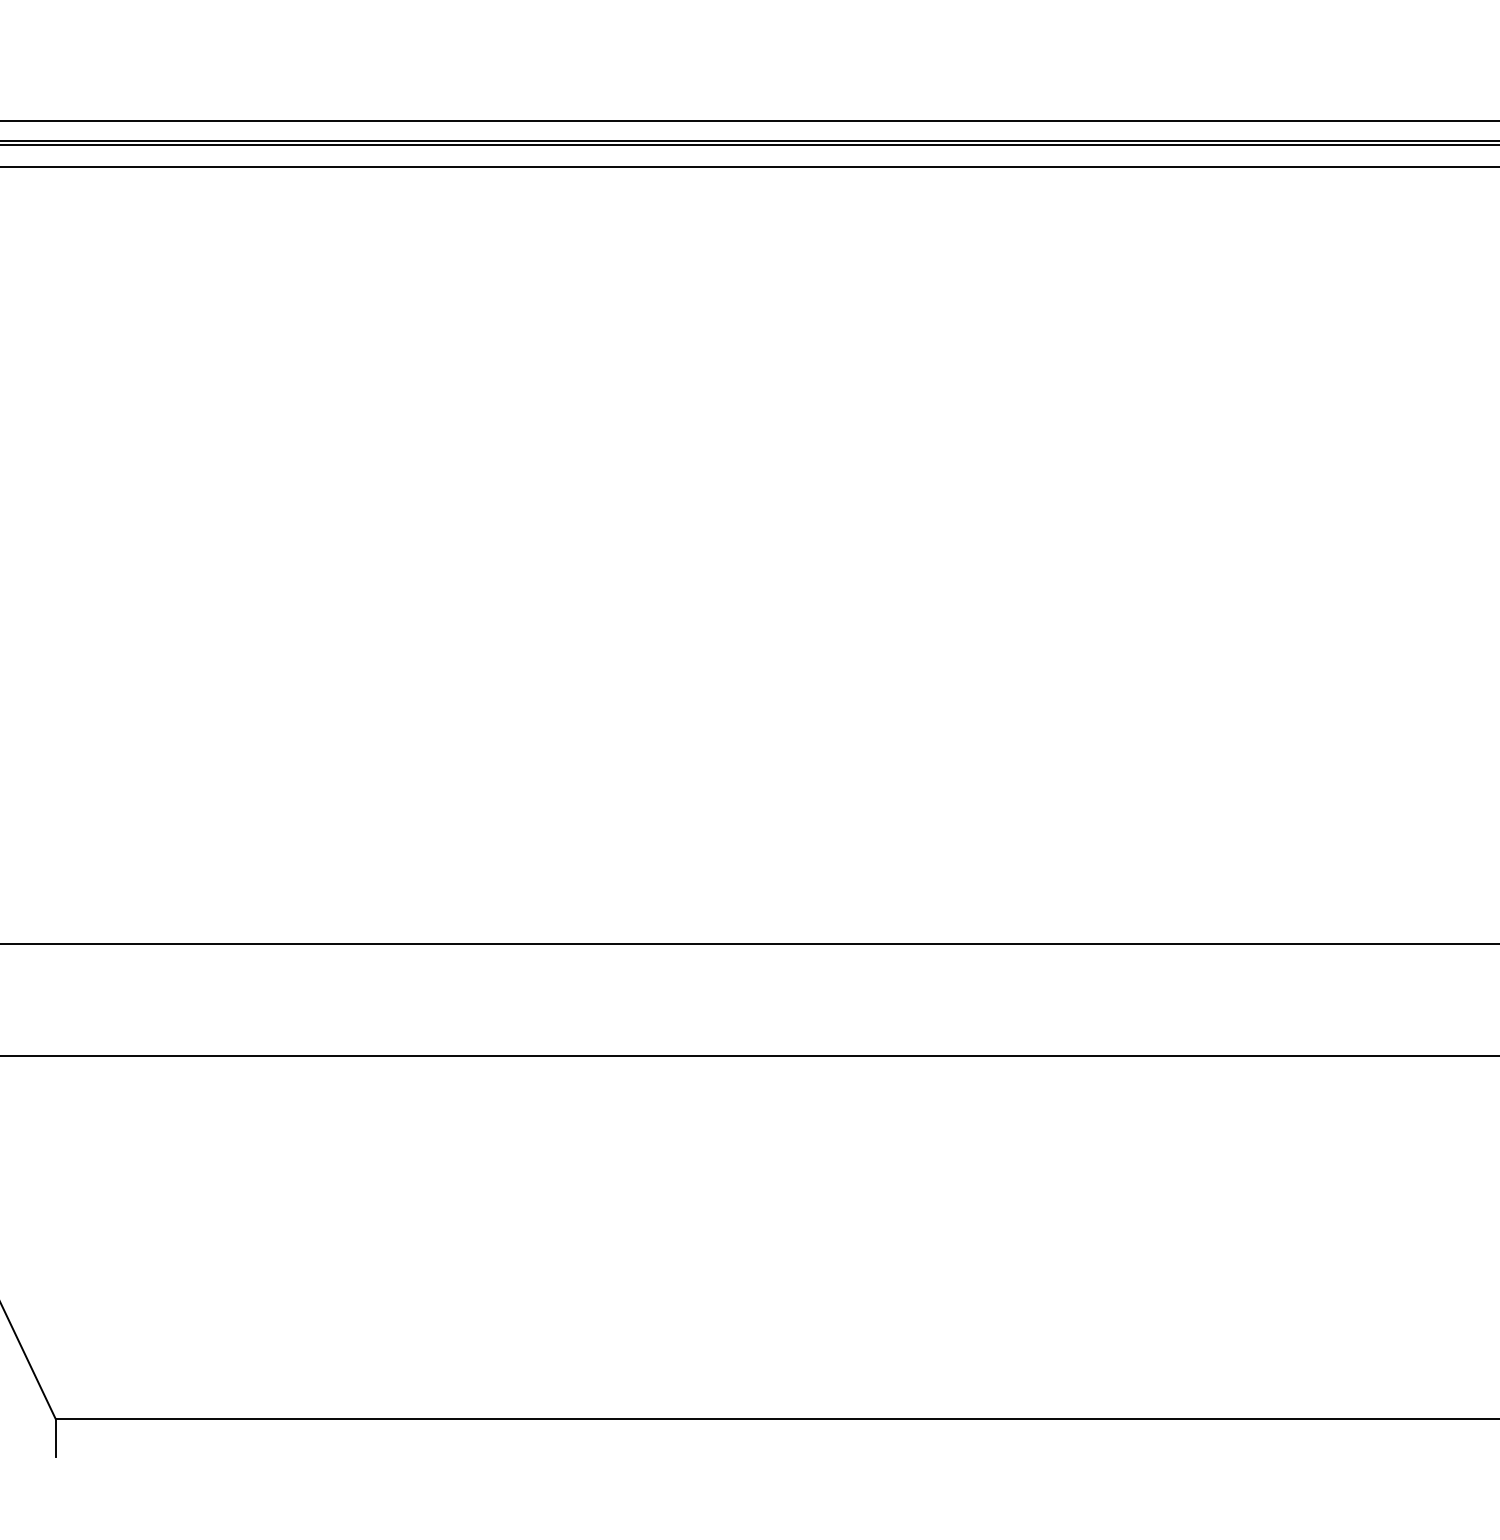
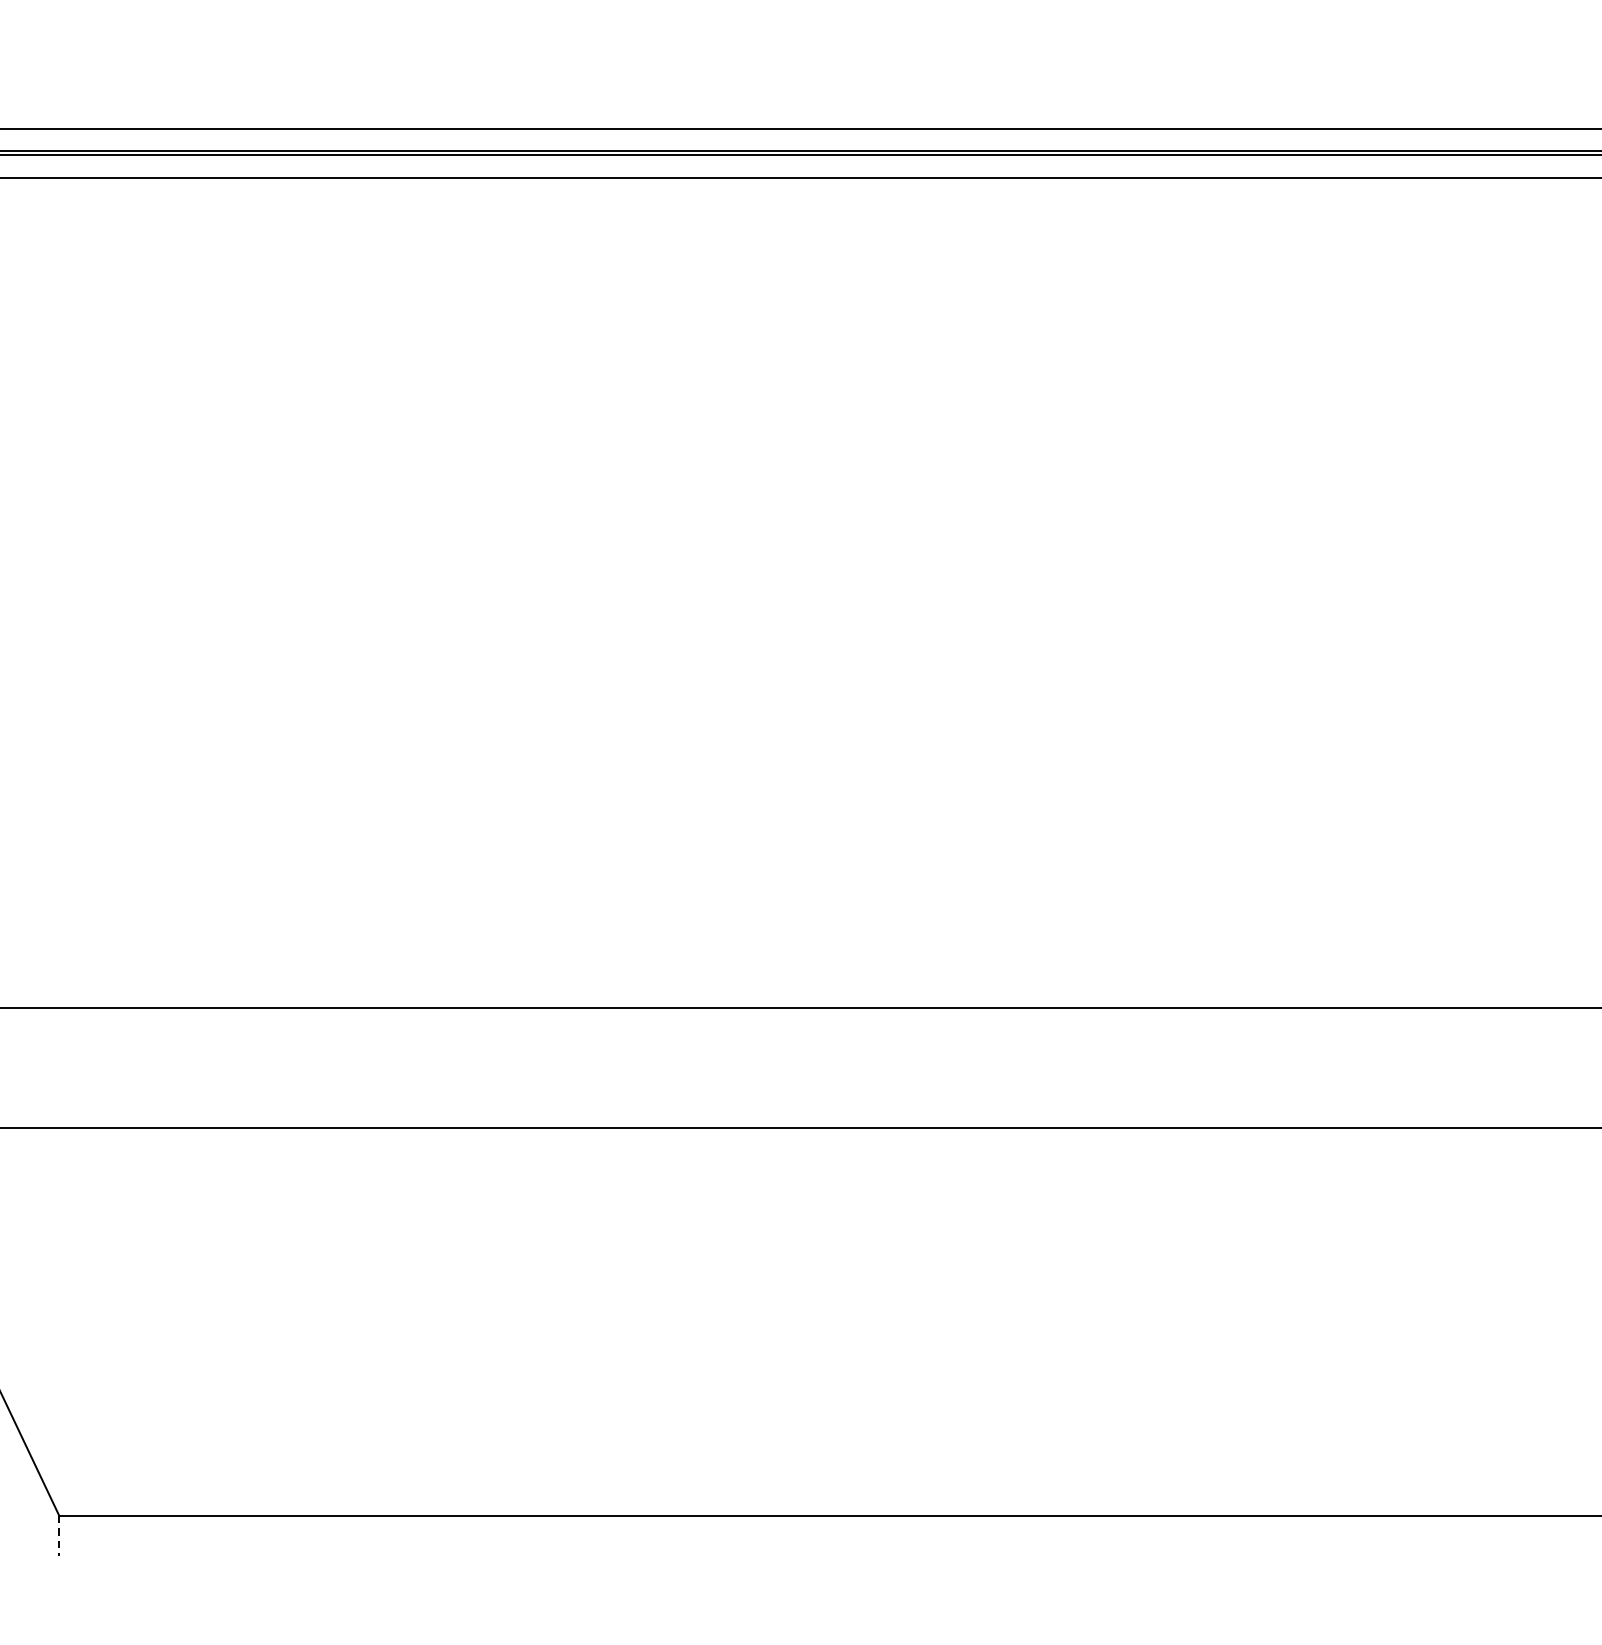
line: (55, 1437) -> (59, 1535), solid -> dashed

